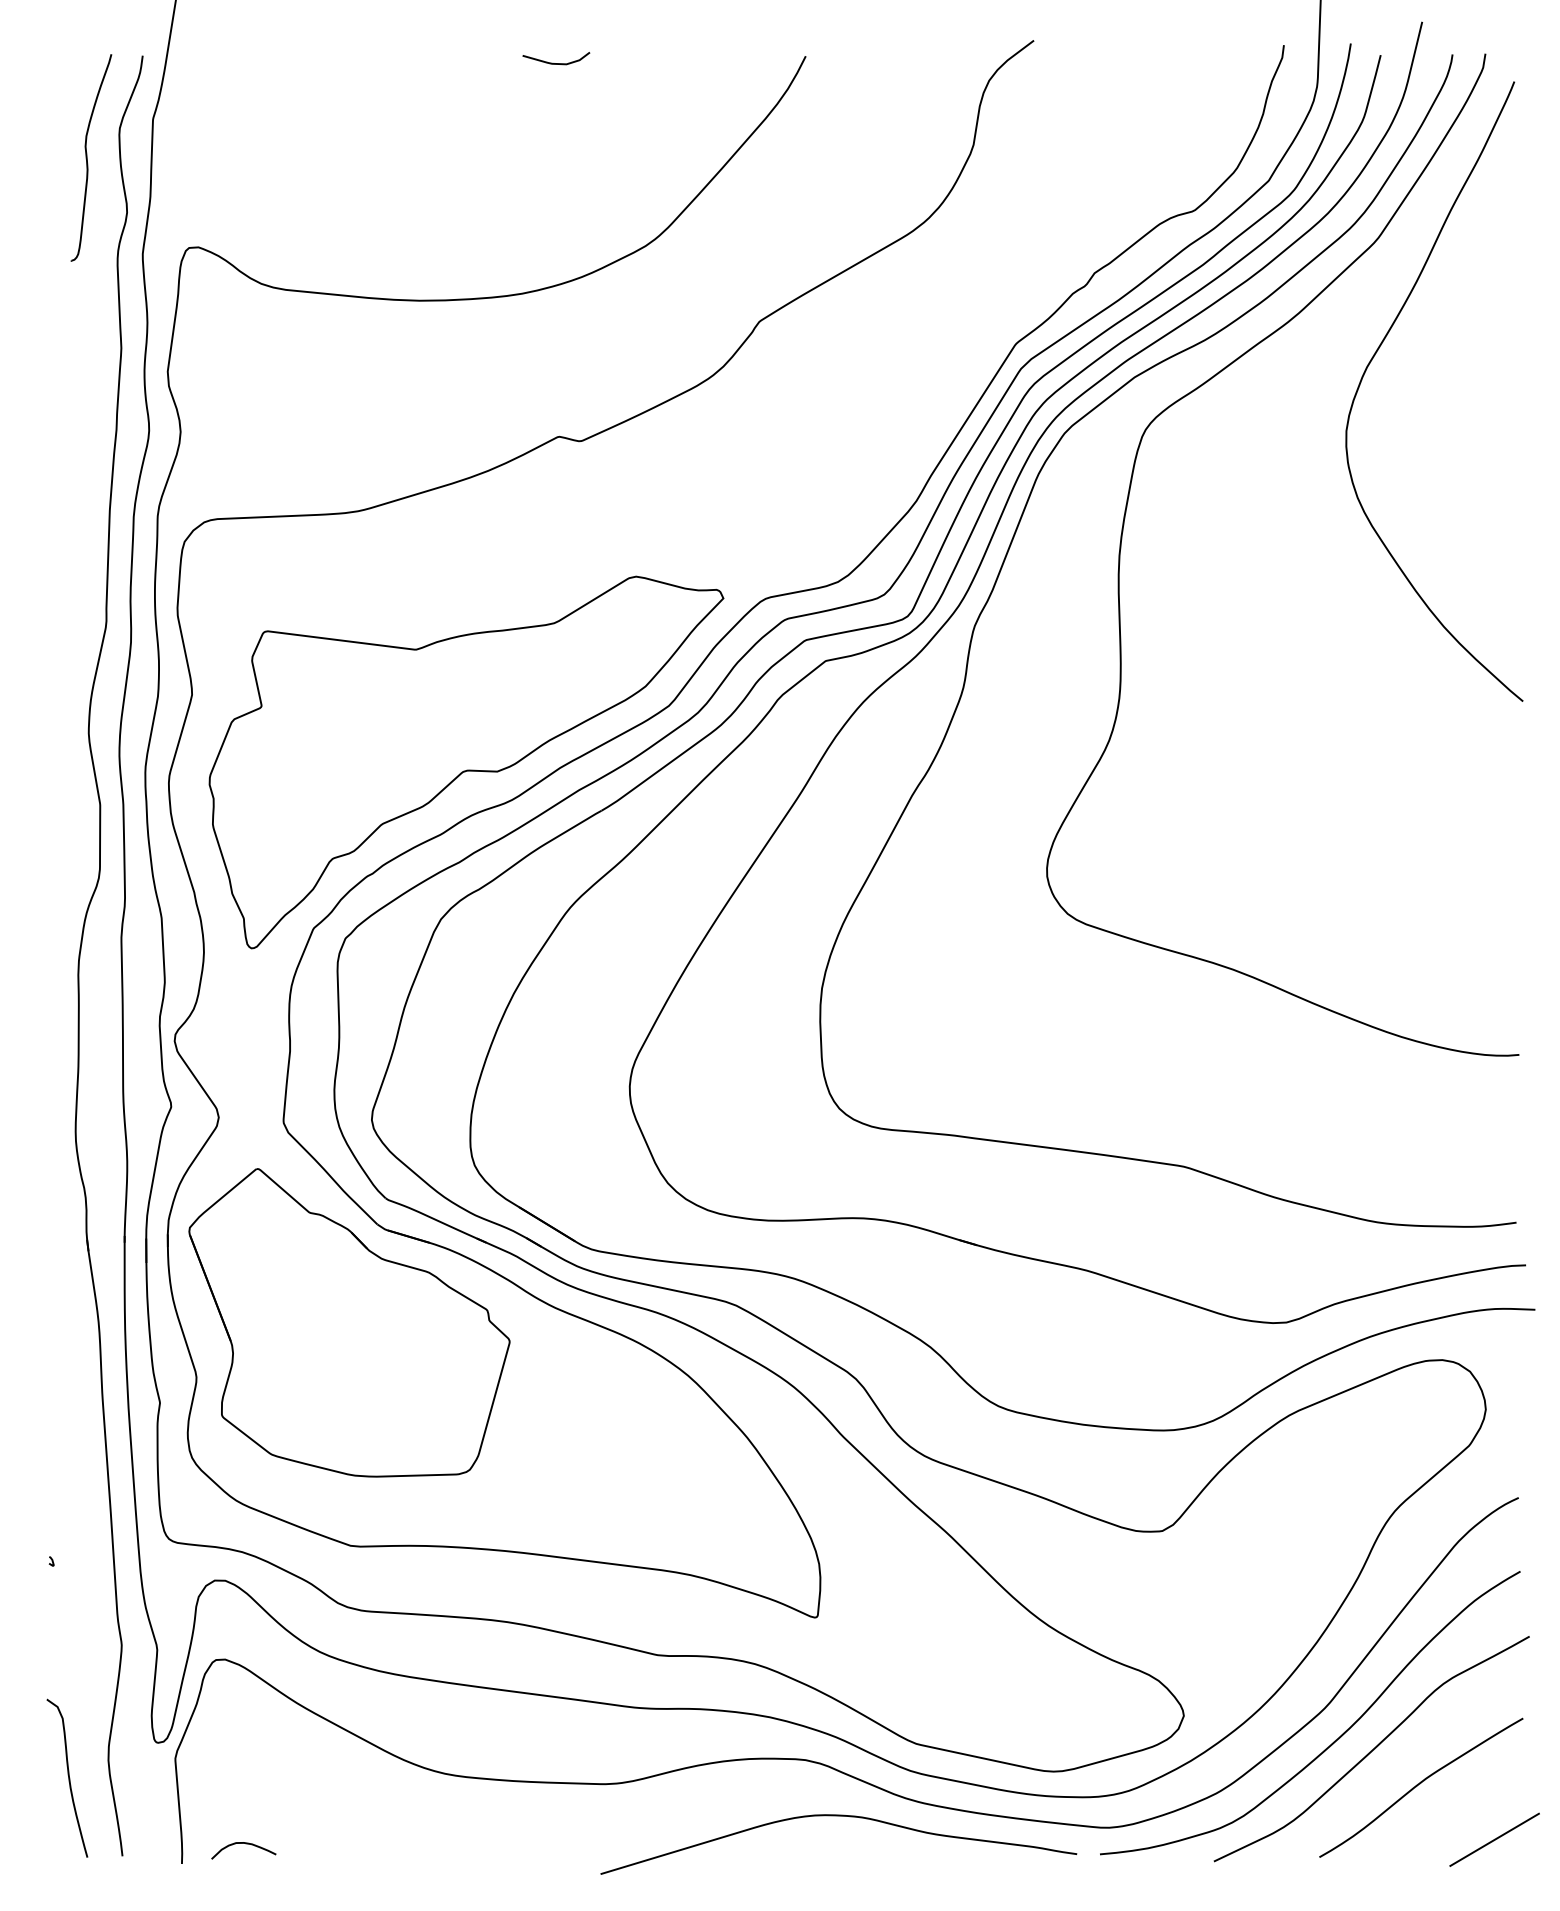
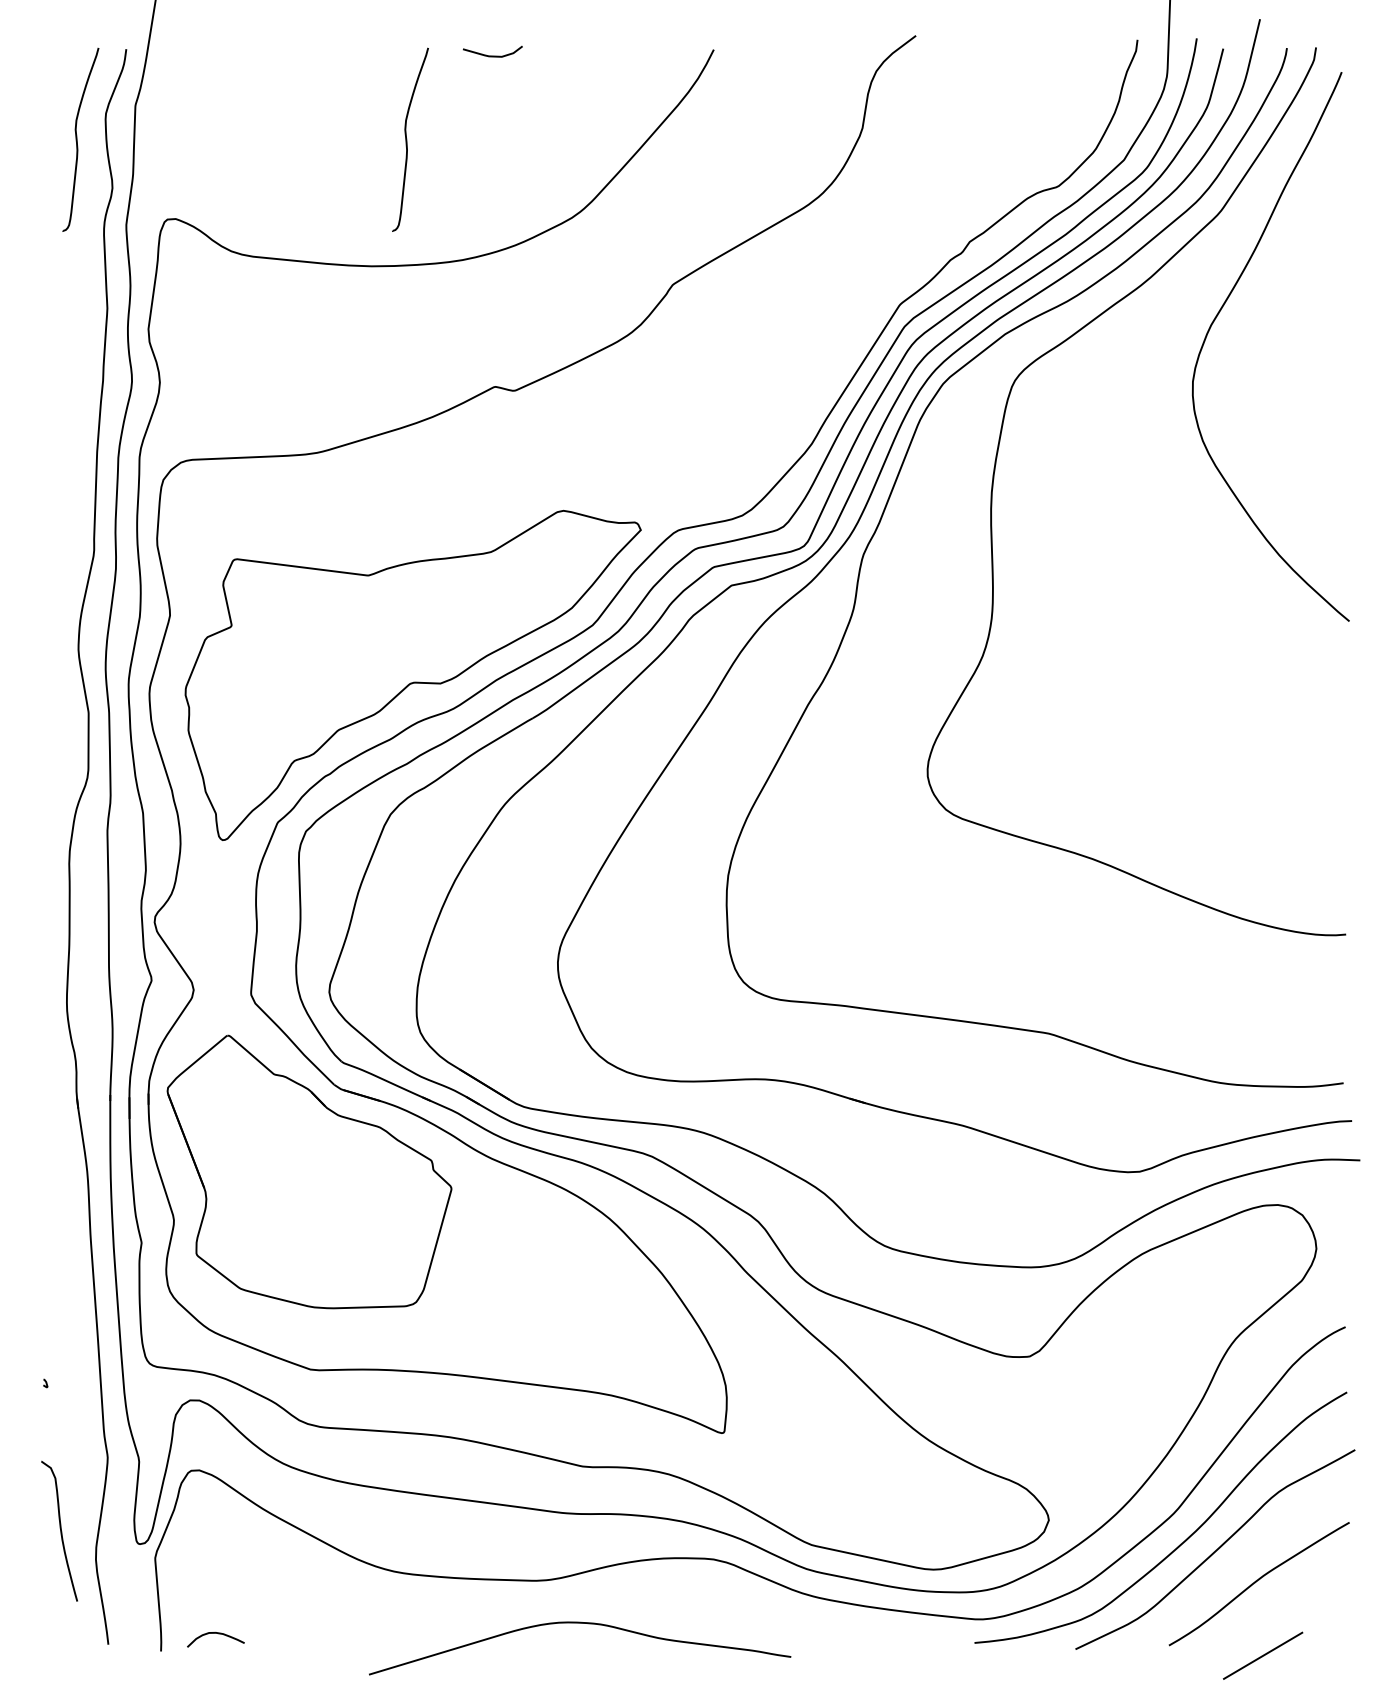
curve: (459, 157) -> (407, 139), added
curve: (68, 1777) -> (60, 1530), moved
curve: (838, 1816) -> (579, 1623), moved
line: (1494, 1839) -> (1262, 1655), moved

